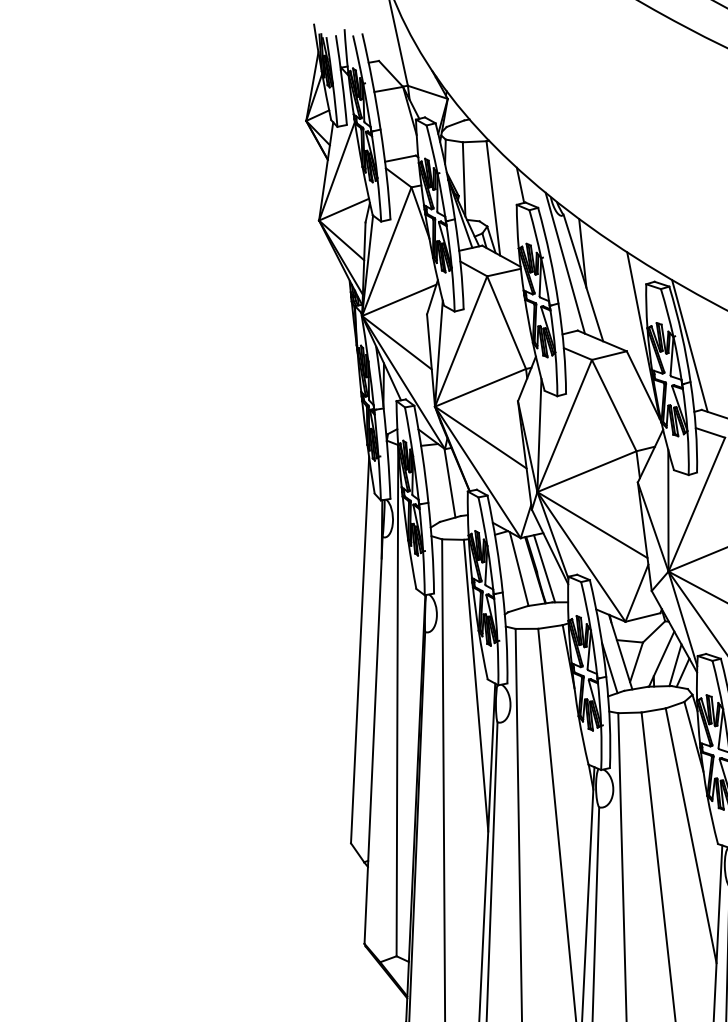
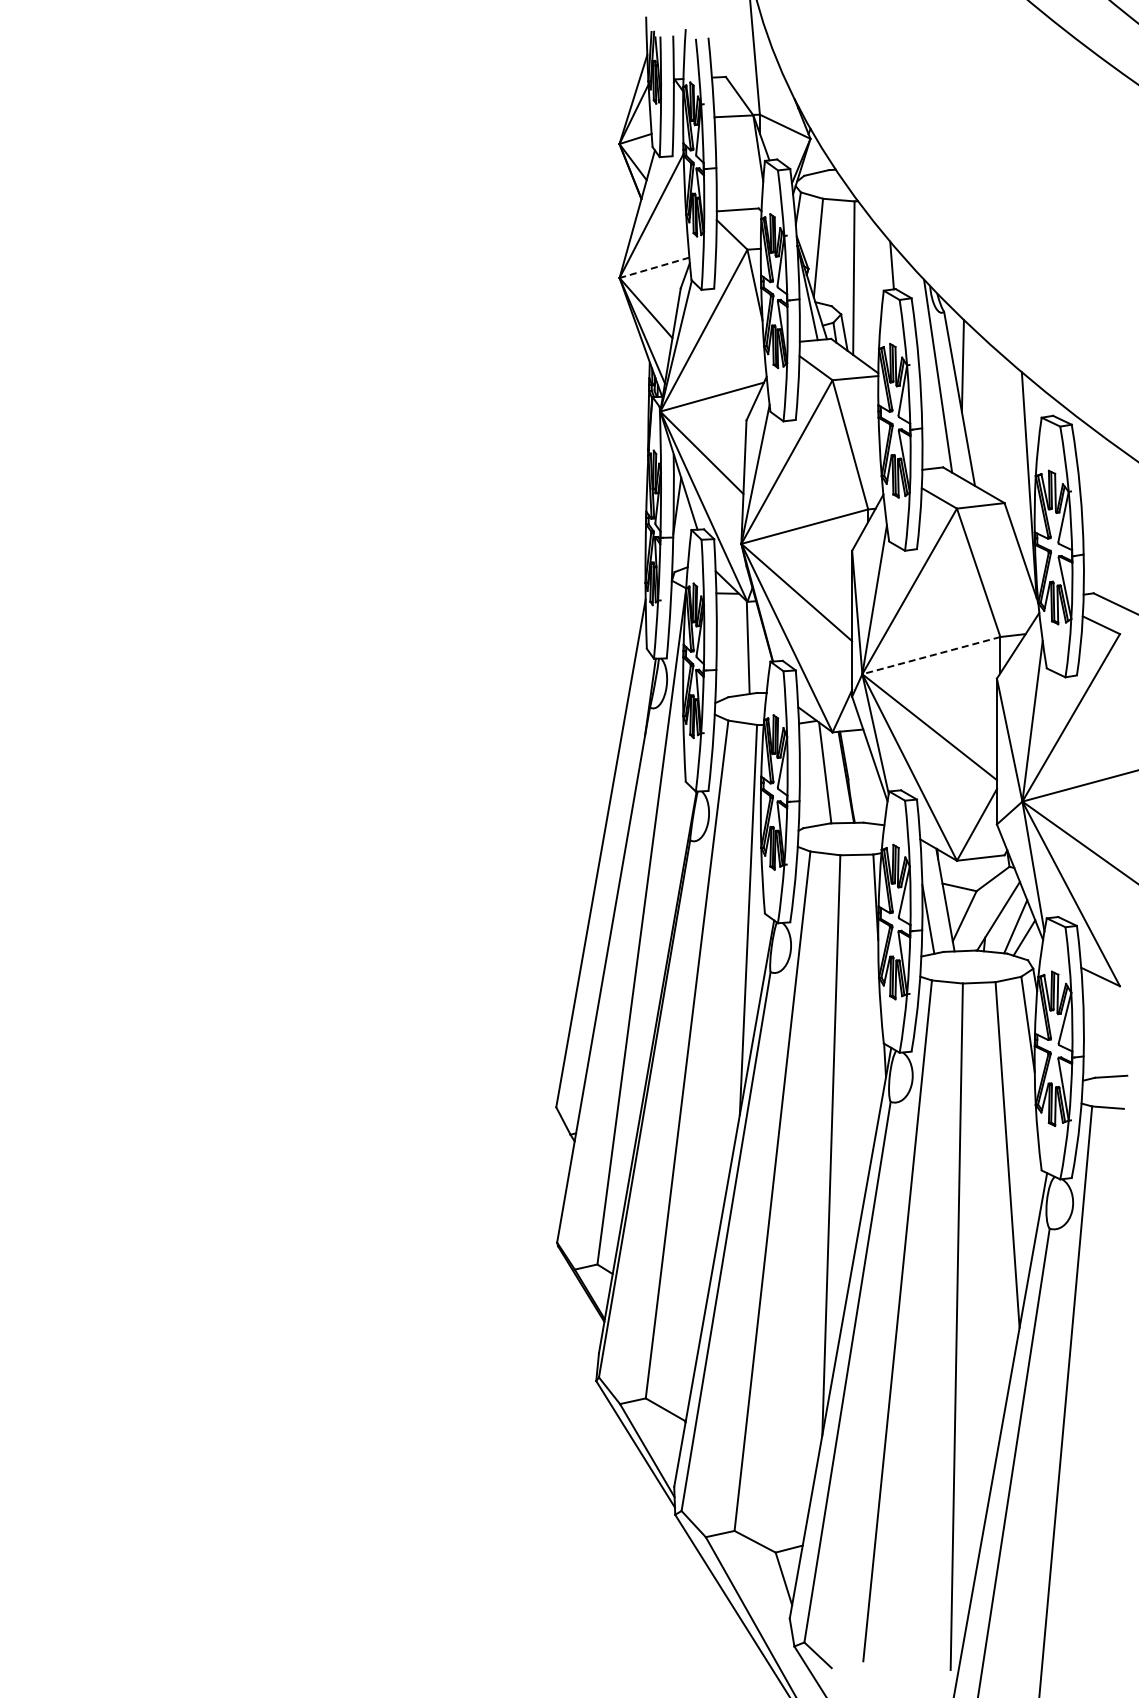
line: (344, 209) -> (654, 267), solid -> dashed
line: (689, 345) -> (1088, 506), removed
line: (586, 471) -> (930, 655), solid -> dashed
line: (544, 568) -> (858, 776), removed

